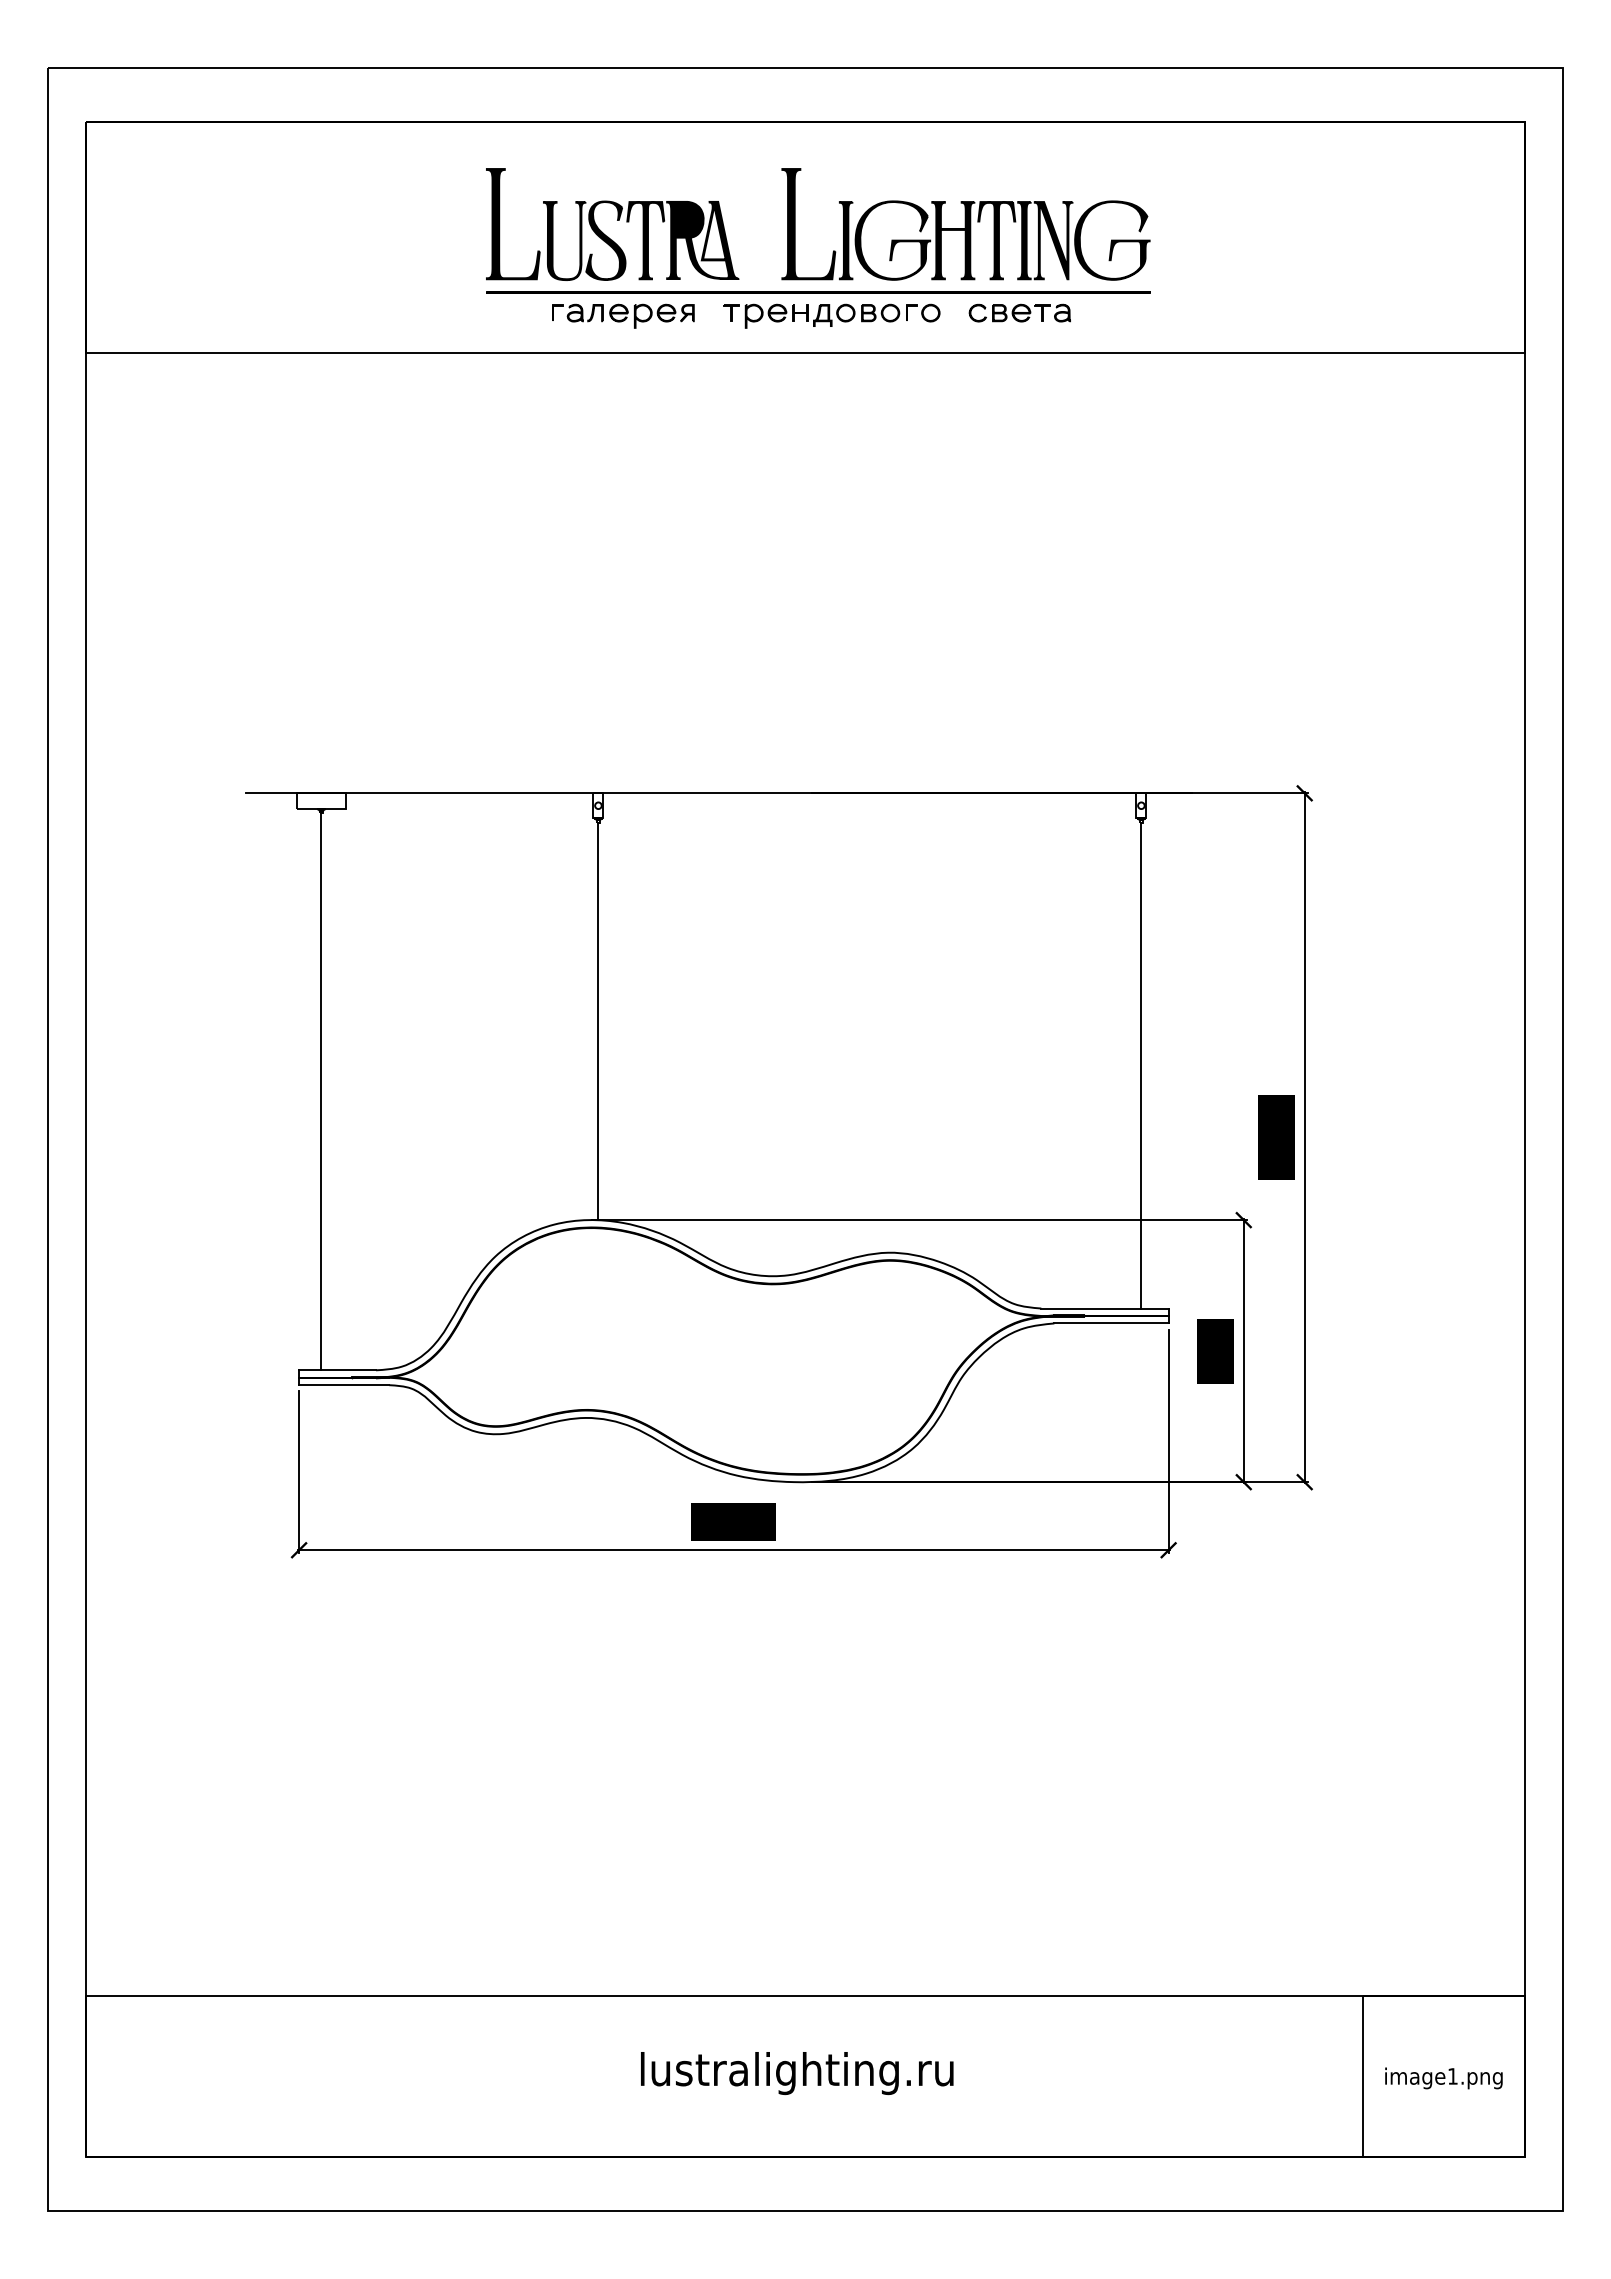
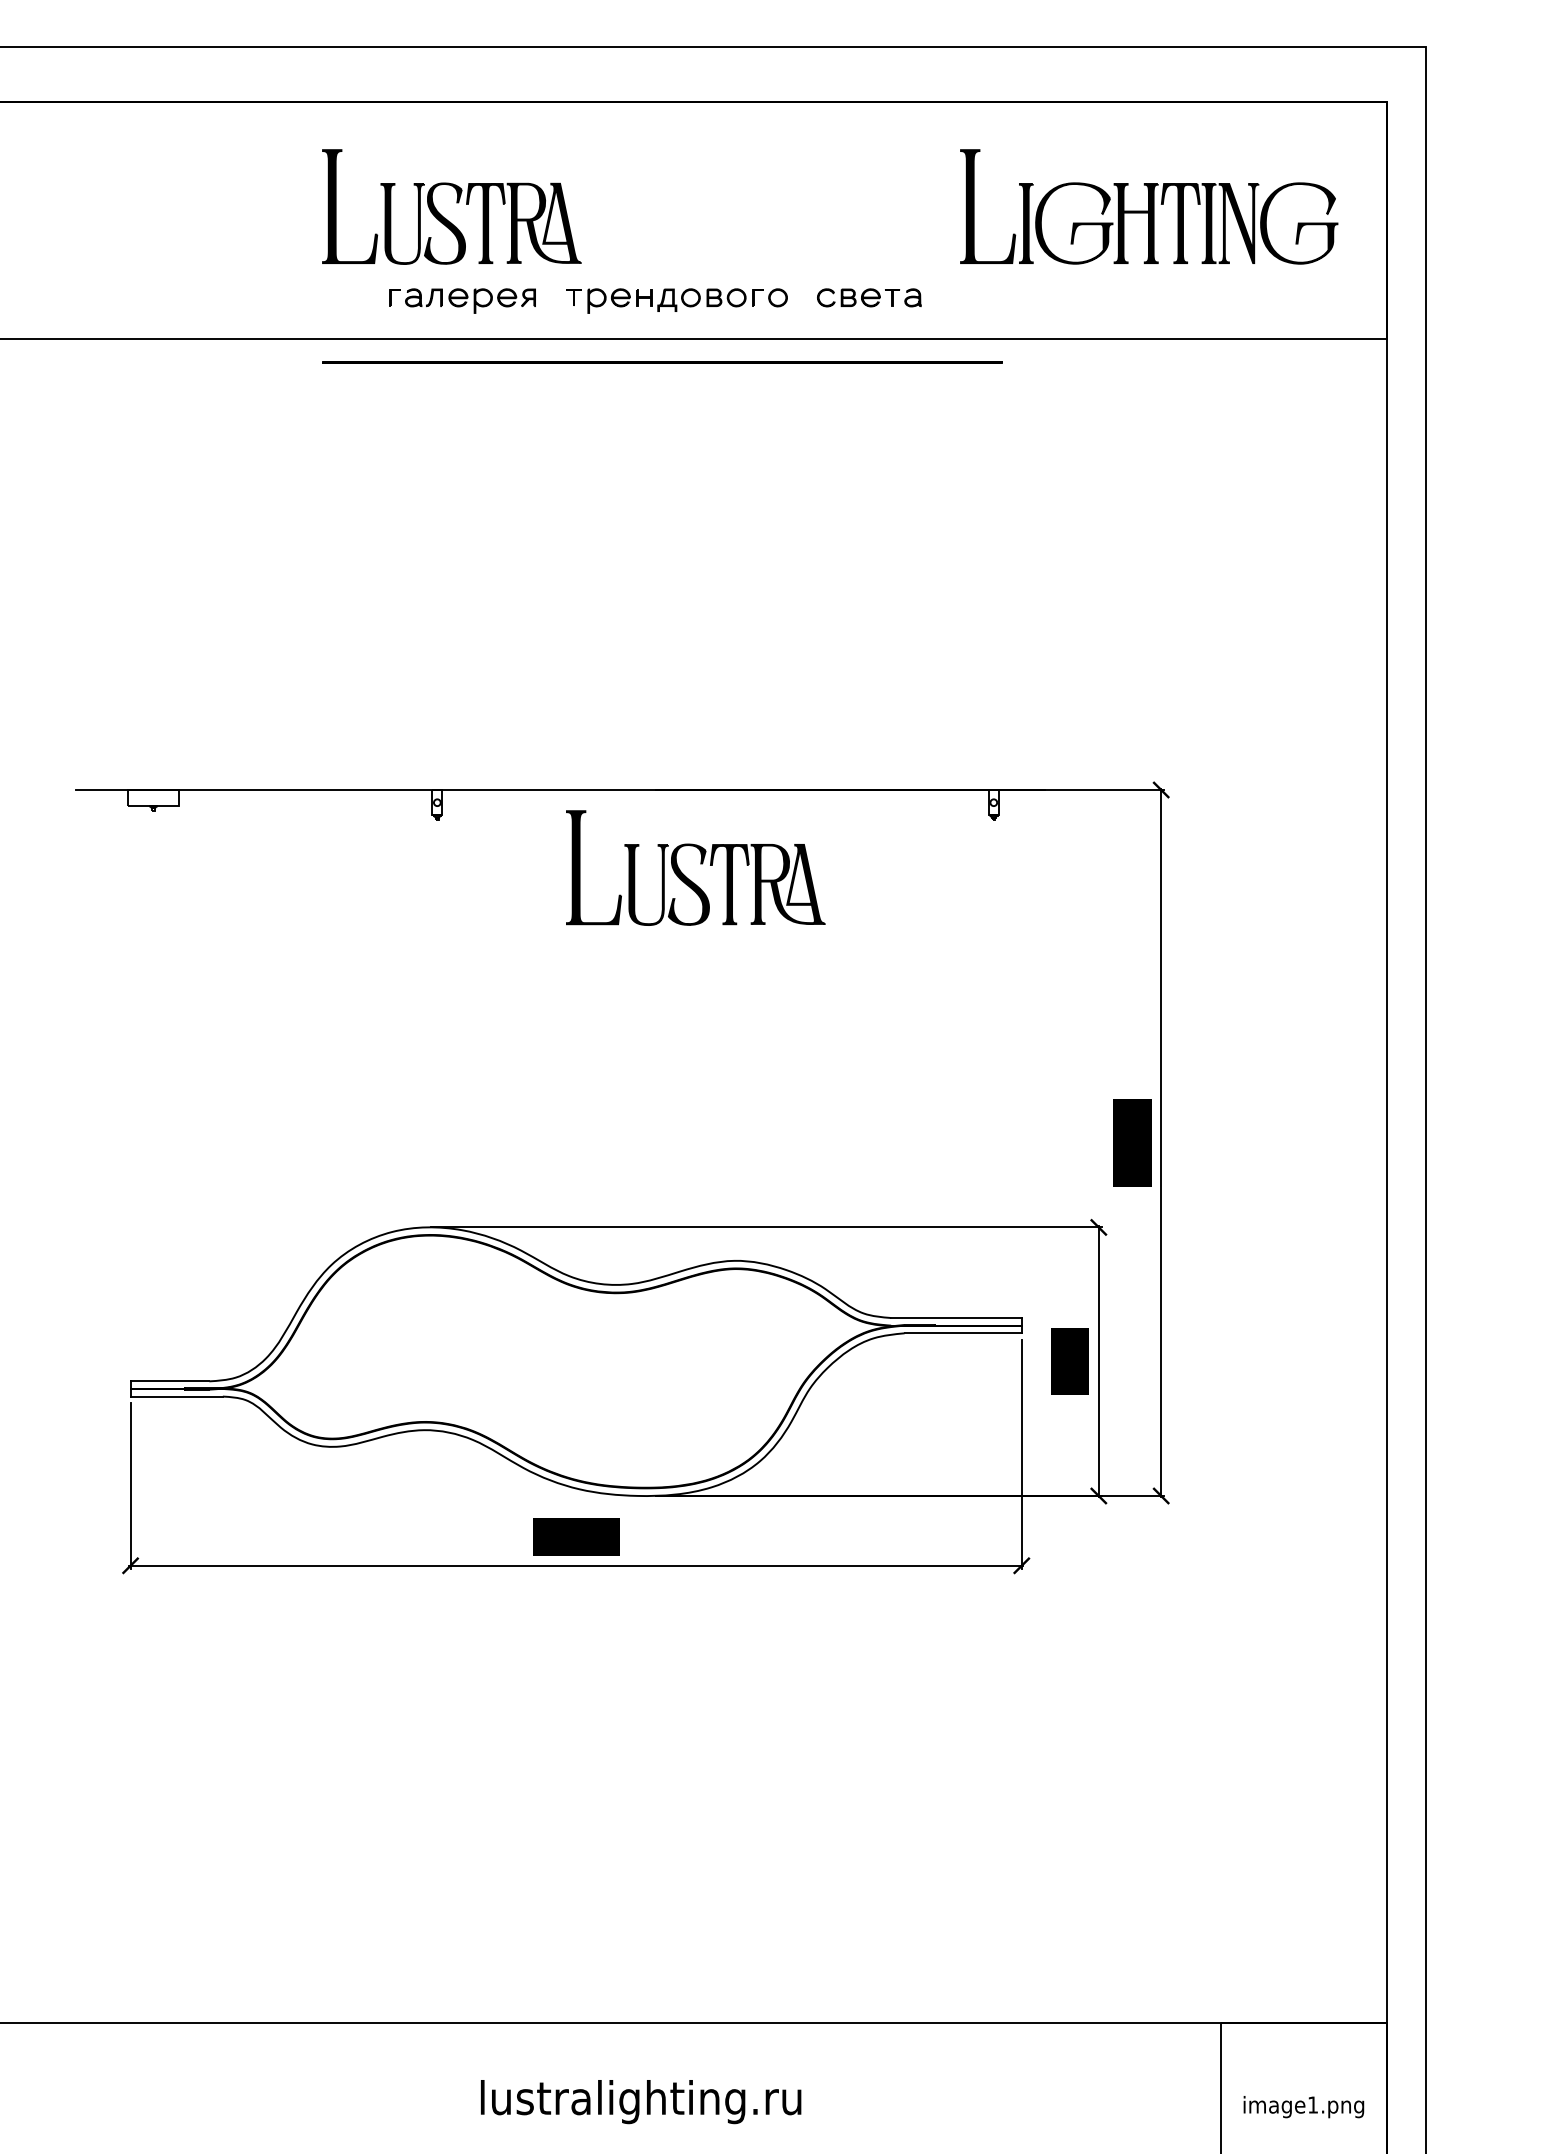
part: (965, 224) -> (1148, 207), moved
line: (818, 292) -> (662, 362), moved
part: (855, 865) -> (700, 863), added
line: (598, 1021) -> (437, 1023), removed
line: (1141, 1065) -> (993, 1068), removed
line: (321, 1091) -> (153, 1095), removed

